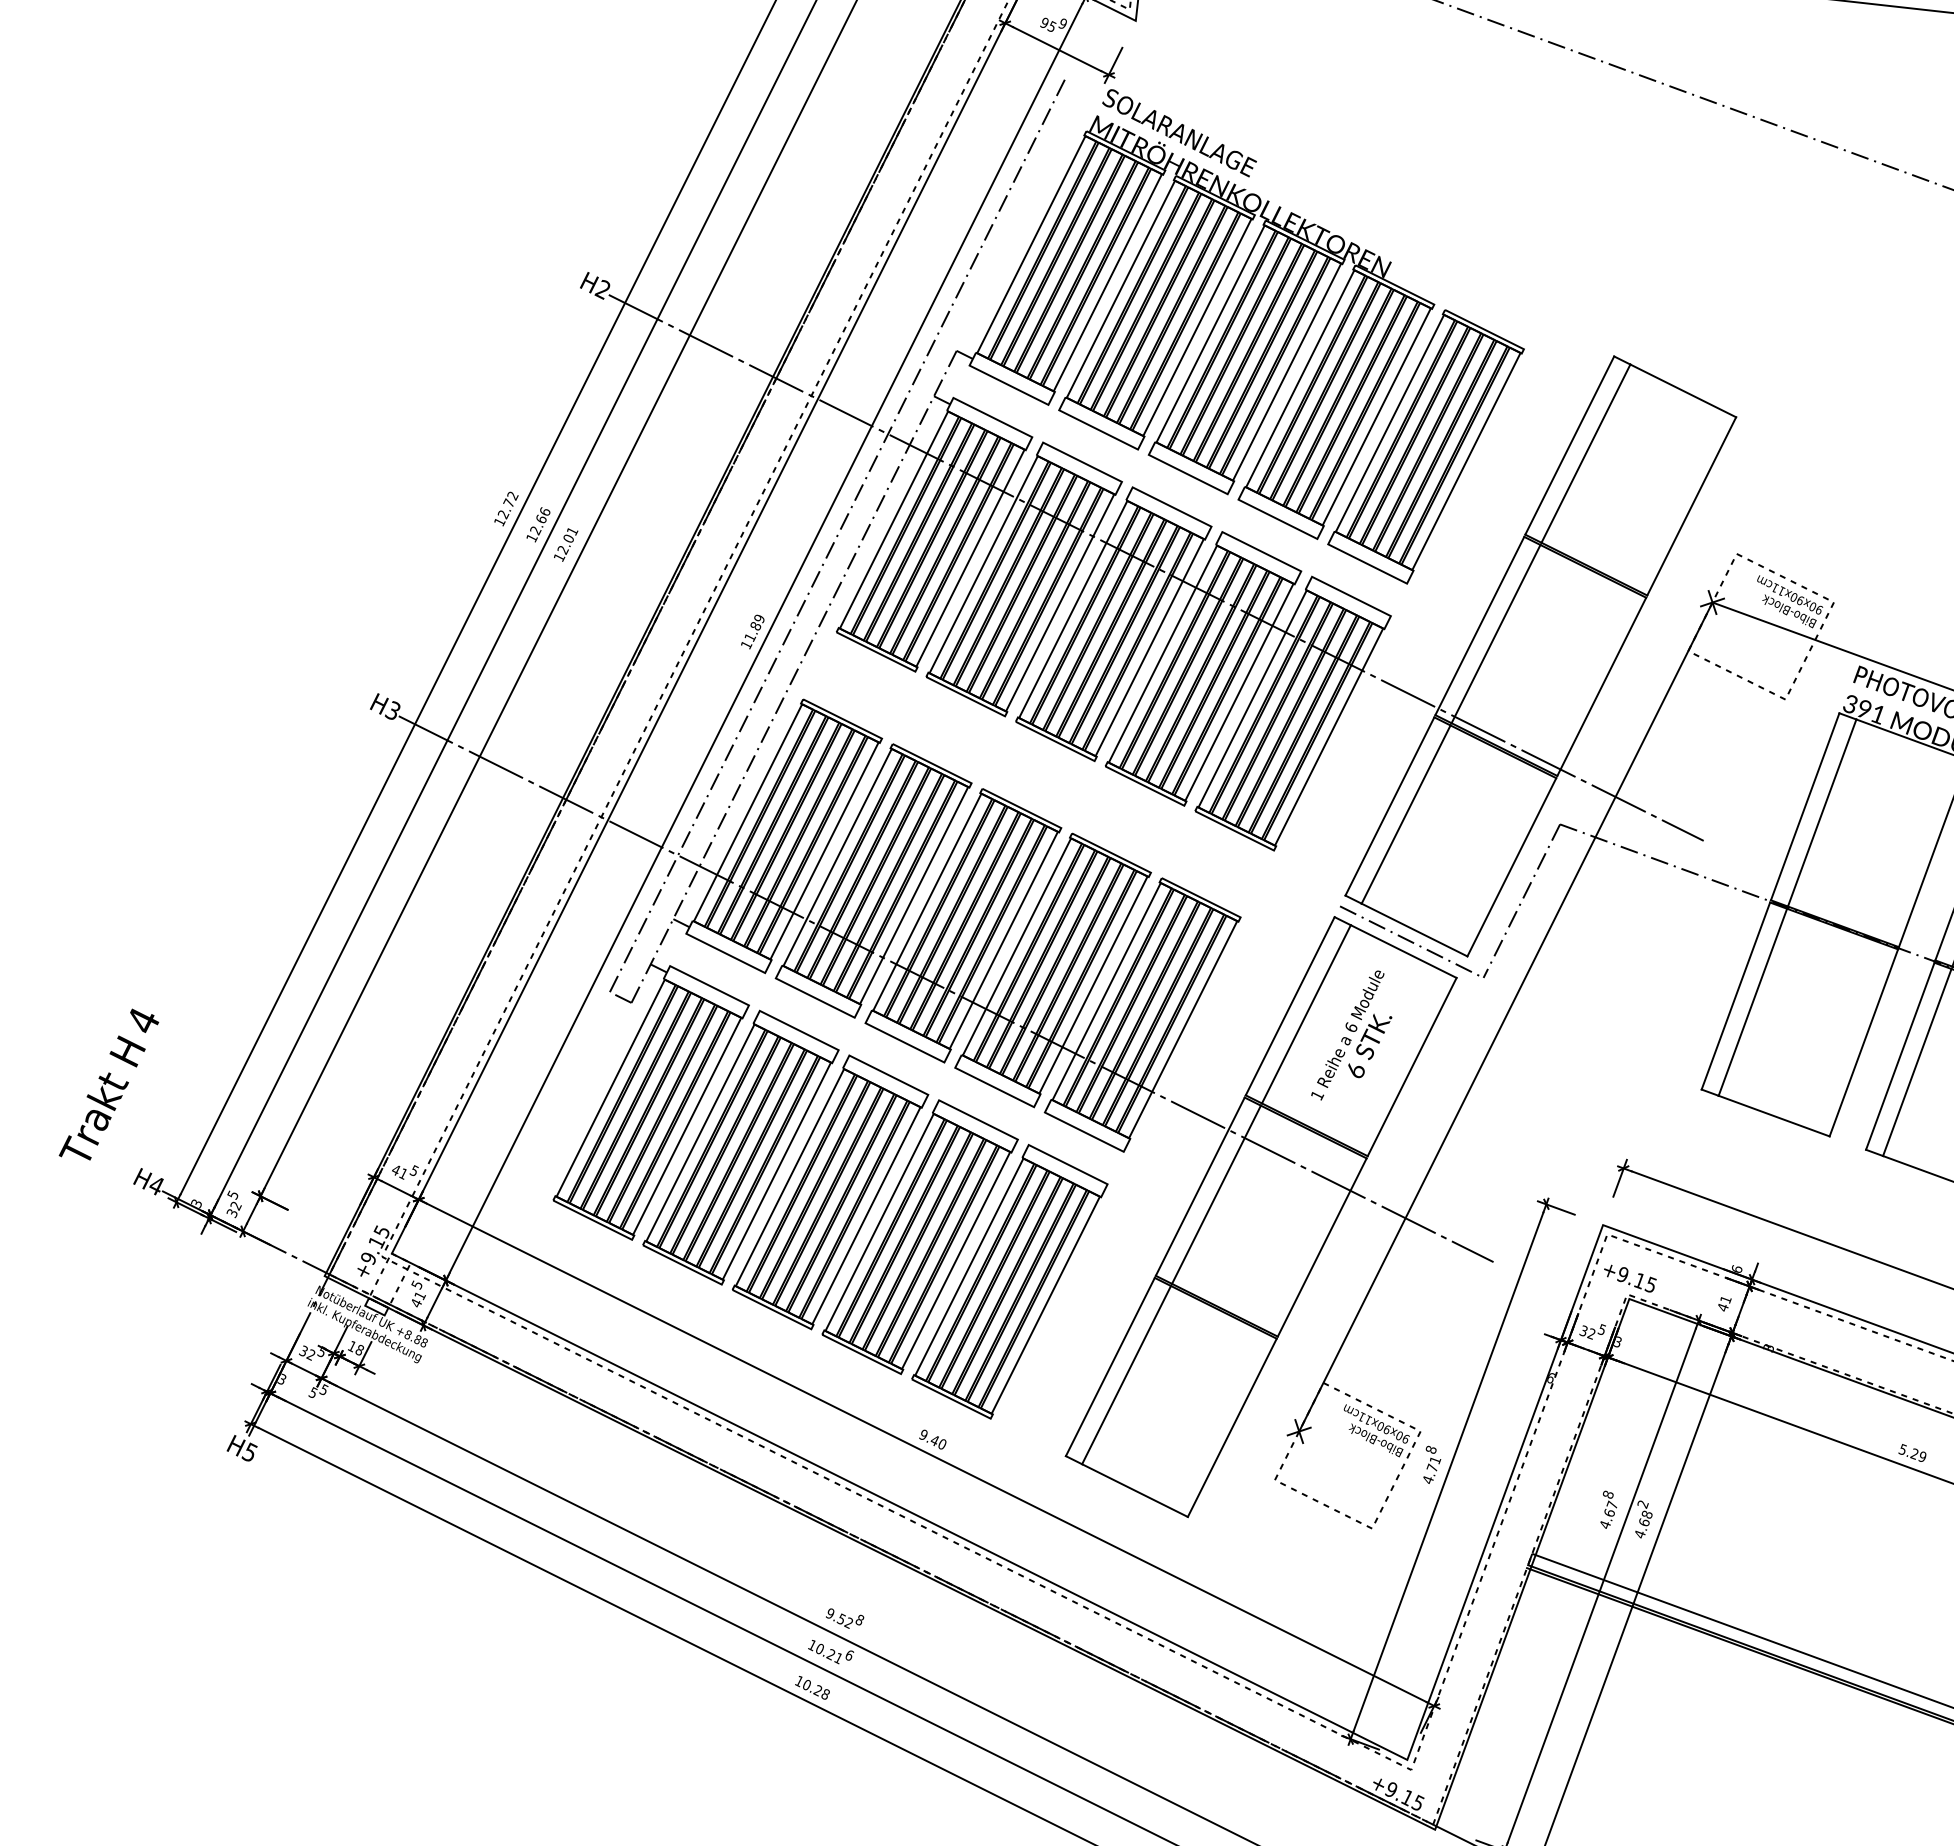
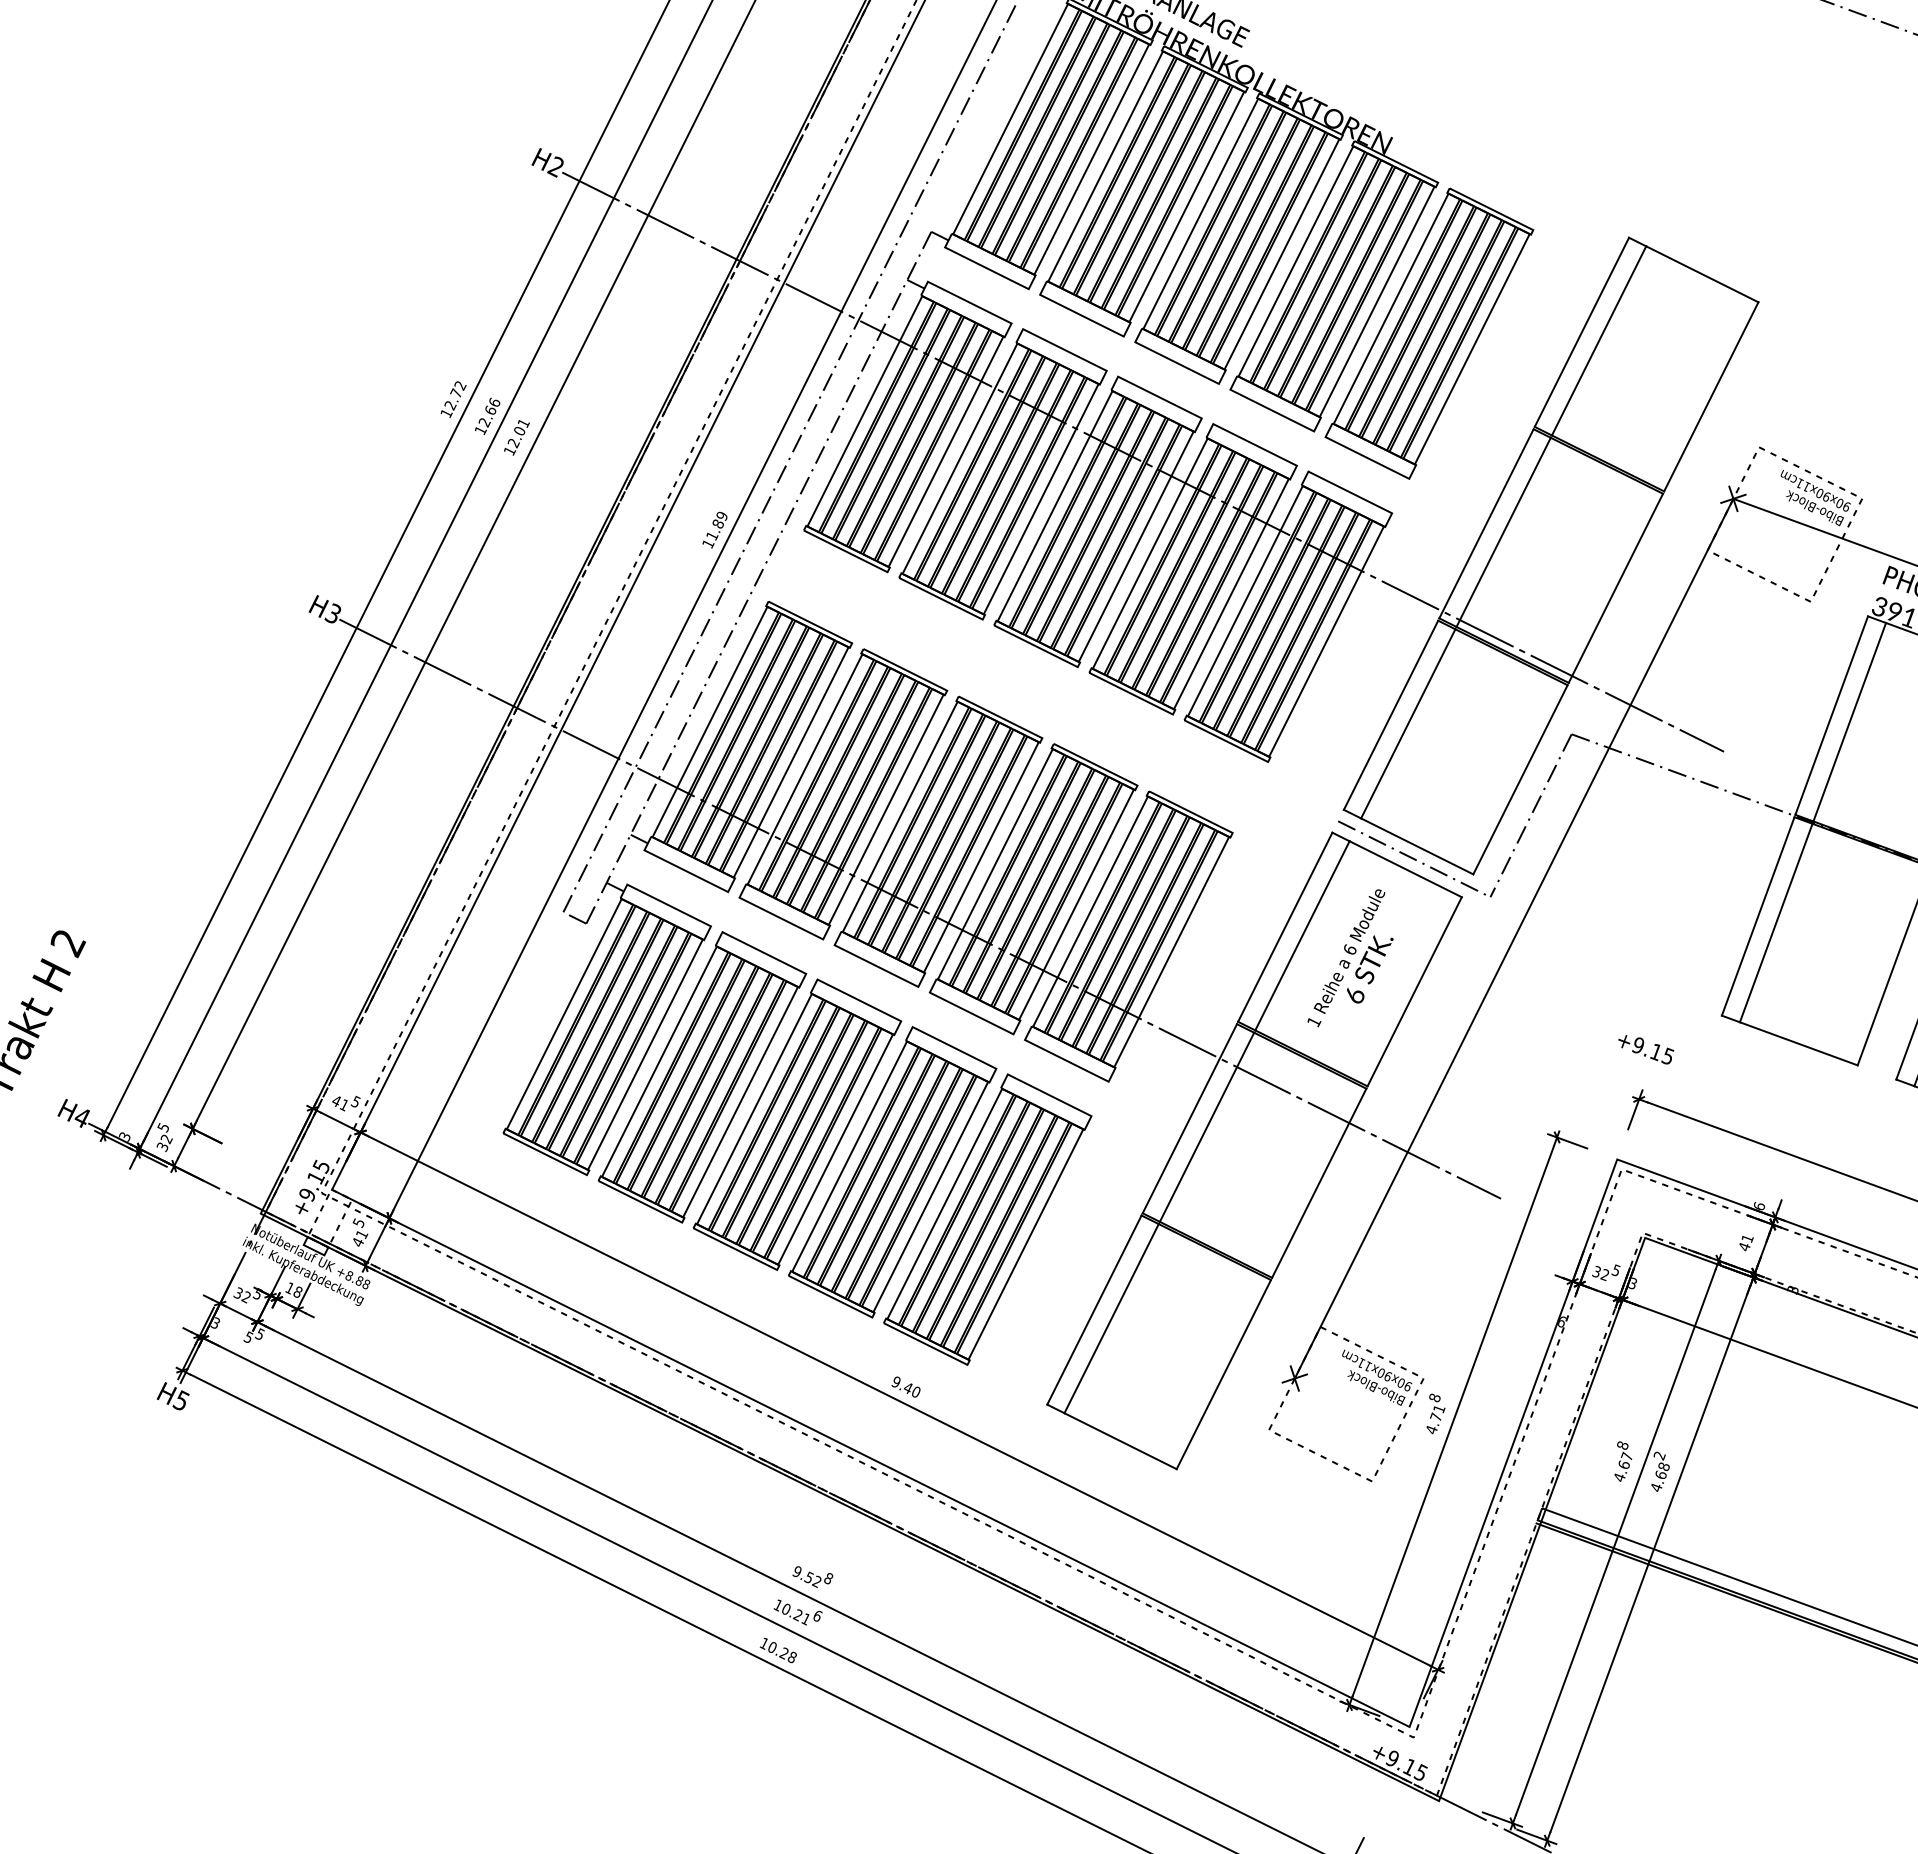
text: (143, 1021) -> (68, 943), 4 -> 2
text: (1630, 1278) -> (1646, 1049), moved

